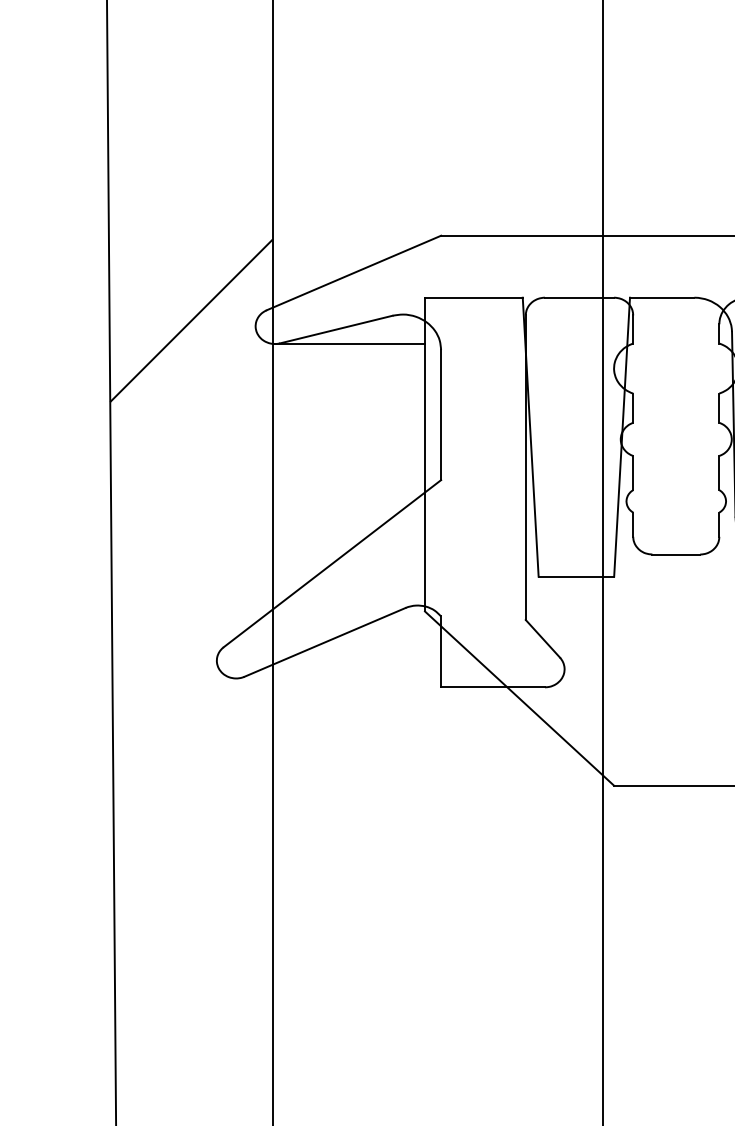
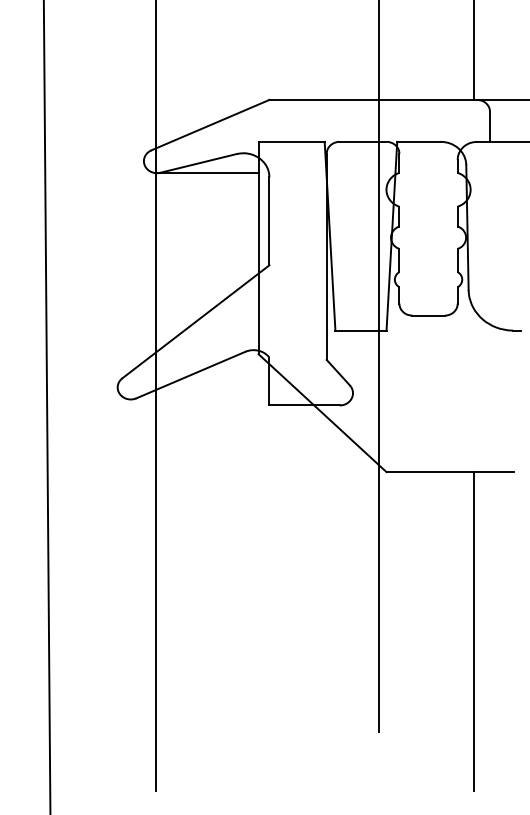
hatch: (191, 320) -> (100, 157), removed

